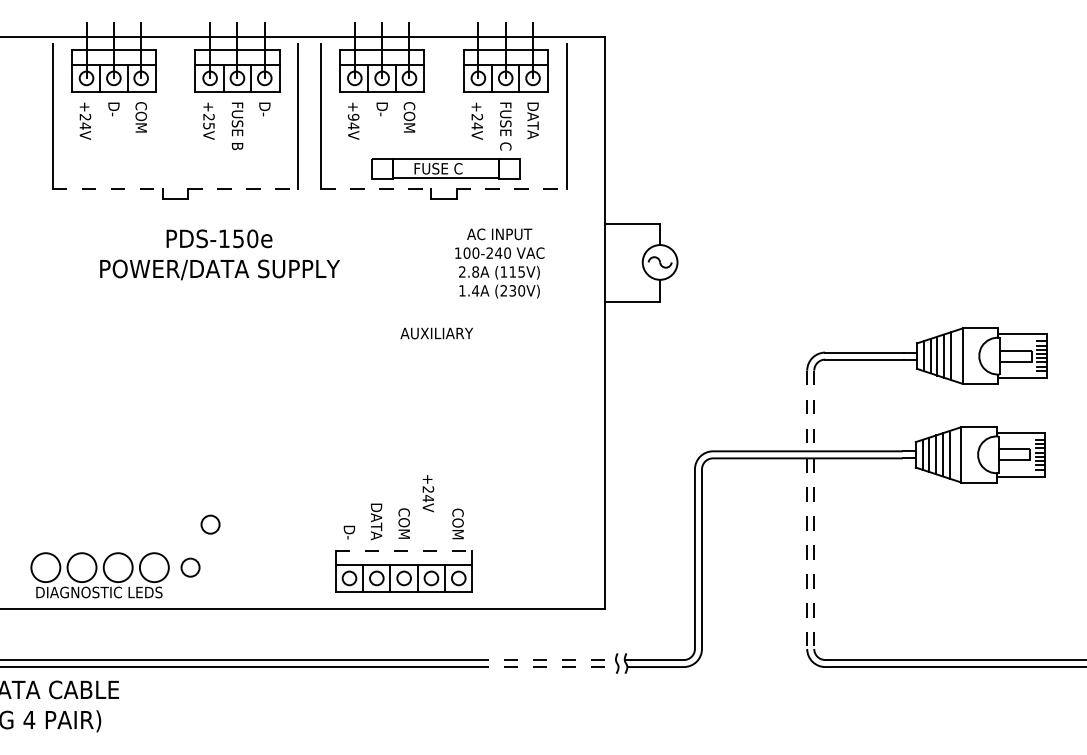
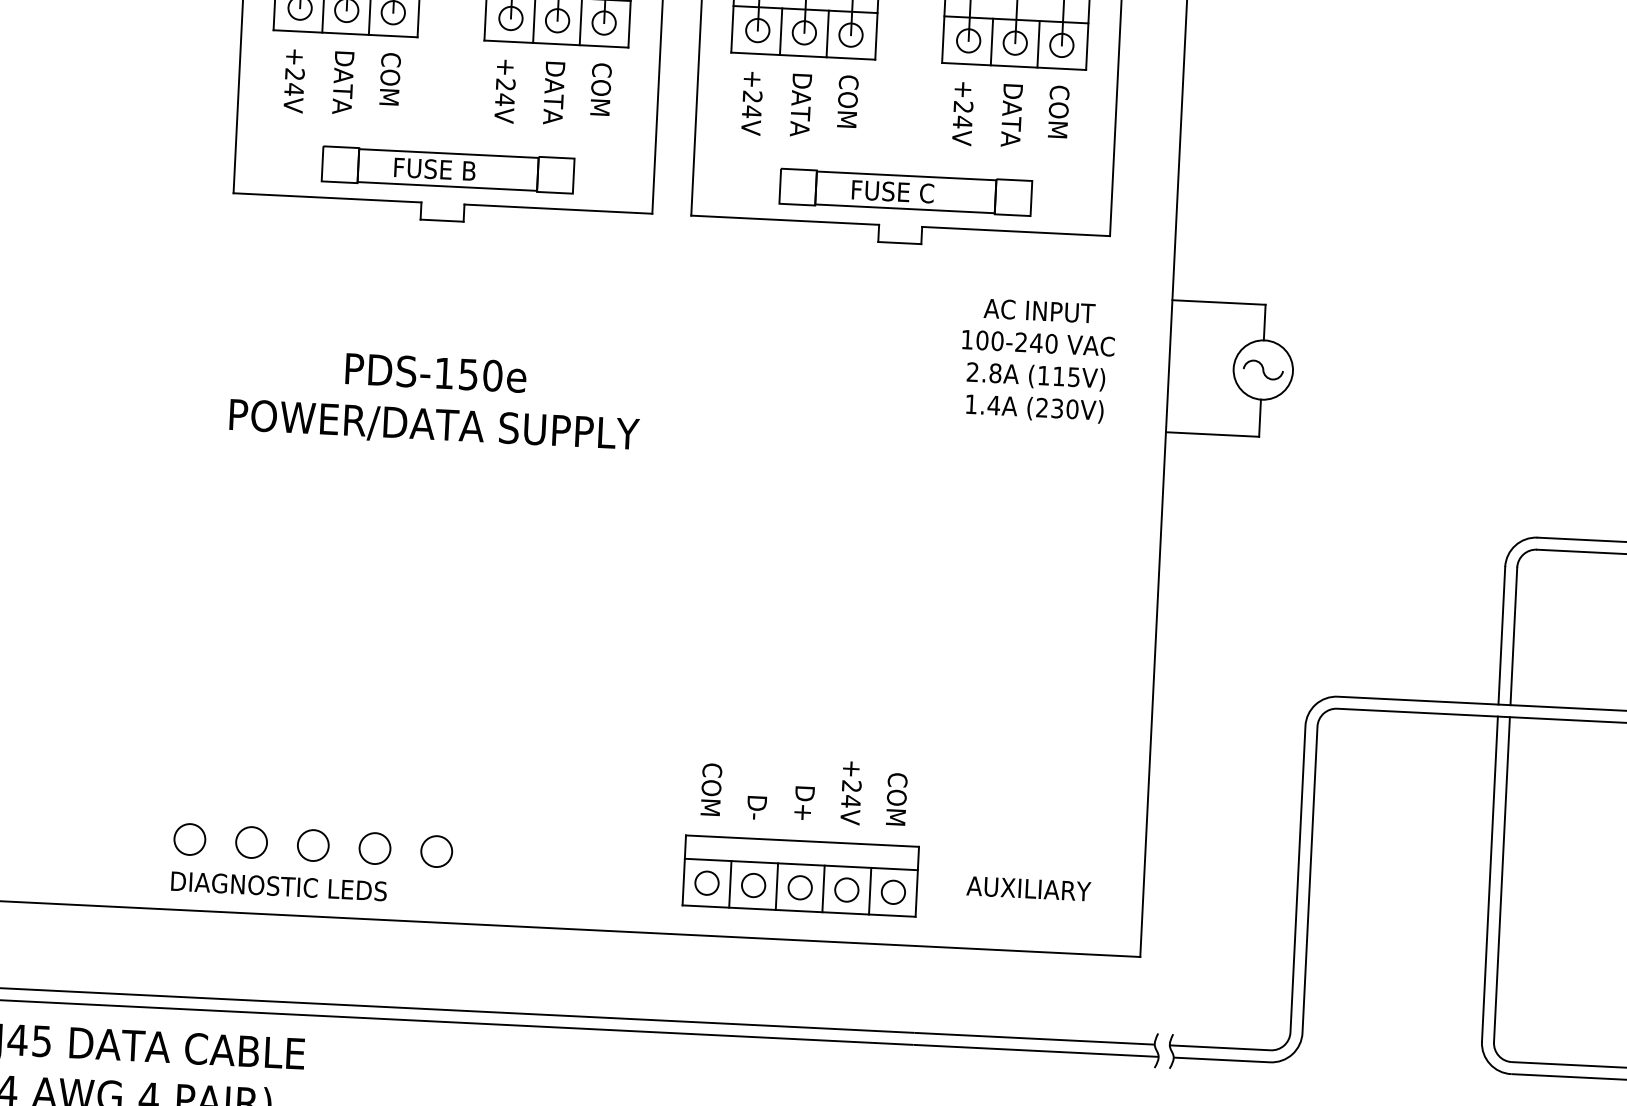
text: (353, 116) -> (752, 95), +94V -> +24V
text: (264, 117) -> (600, 89), D- -> COM
text: (532, 120) -> (1057, 117), DATA -> COM
text: (113, 125) -> (342, 90), D- -> DATA
text: (208, 125) -> (504, 98), +25V -> +24V
text: (381, 125) -> (799, 113), D- -> DATA
text: (237, 126) -> (553, 102), FUSE B -> DATA
text: (505, 127) -> (1010, 126), FUSE C -> DATA
part: (177, 168) -> (447, 169), added
line: (108, 188) -> (328, 197), dashed -> solid
line: (243, 188) -> (558, 209), dashed -> solid
line: (376, 188) -> (785, 220), dashed -> solid
line: (512, 188) -> (1017, 231), dashed -> solid
text: (219, 254) -> (434, 399), moved
text: (499, 263) -> (1036, 360), moved
text: (436, 333) -> (1028, 888), moved
line: (807, 411) -> (1502, 636), dashed -> solid
line: (814, 411) -> (1514, 637), dashed -> solid
text: (428, 493) -> (851, 792), moved
text: (376, 521) -> (757, 788), DATA -> D-
text: (349, 523) -> (711, 789), D- -> COM
text: (403, 523) -> (803, 794), COM -> D+
circle: (210, 524) -> (474, 779), removed
line: (404, 551) -> (803, 841), dashed -> solid
line: (807, 554) -> (1490, 880), dashed -> solid
line: (814, 554) -> (1502, 881), dashed -> solid
circle: (45, 567) -> (189, 839), size x0.62
circle: (82, 567) -> (252, 842), size x0.62
circle: (118, 567) -> (313, 845), size x0.62
circle: (154, 567) -> (375, 848), size x0.62
line: (545, 660) -> (1034, 1039), dashed -> solid
line: (546, 667) -> (1035, 1051), dashed -> solid

